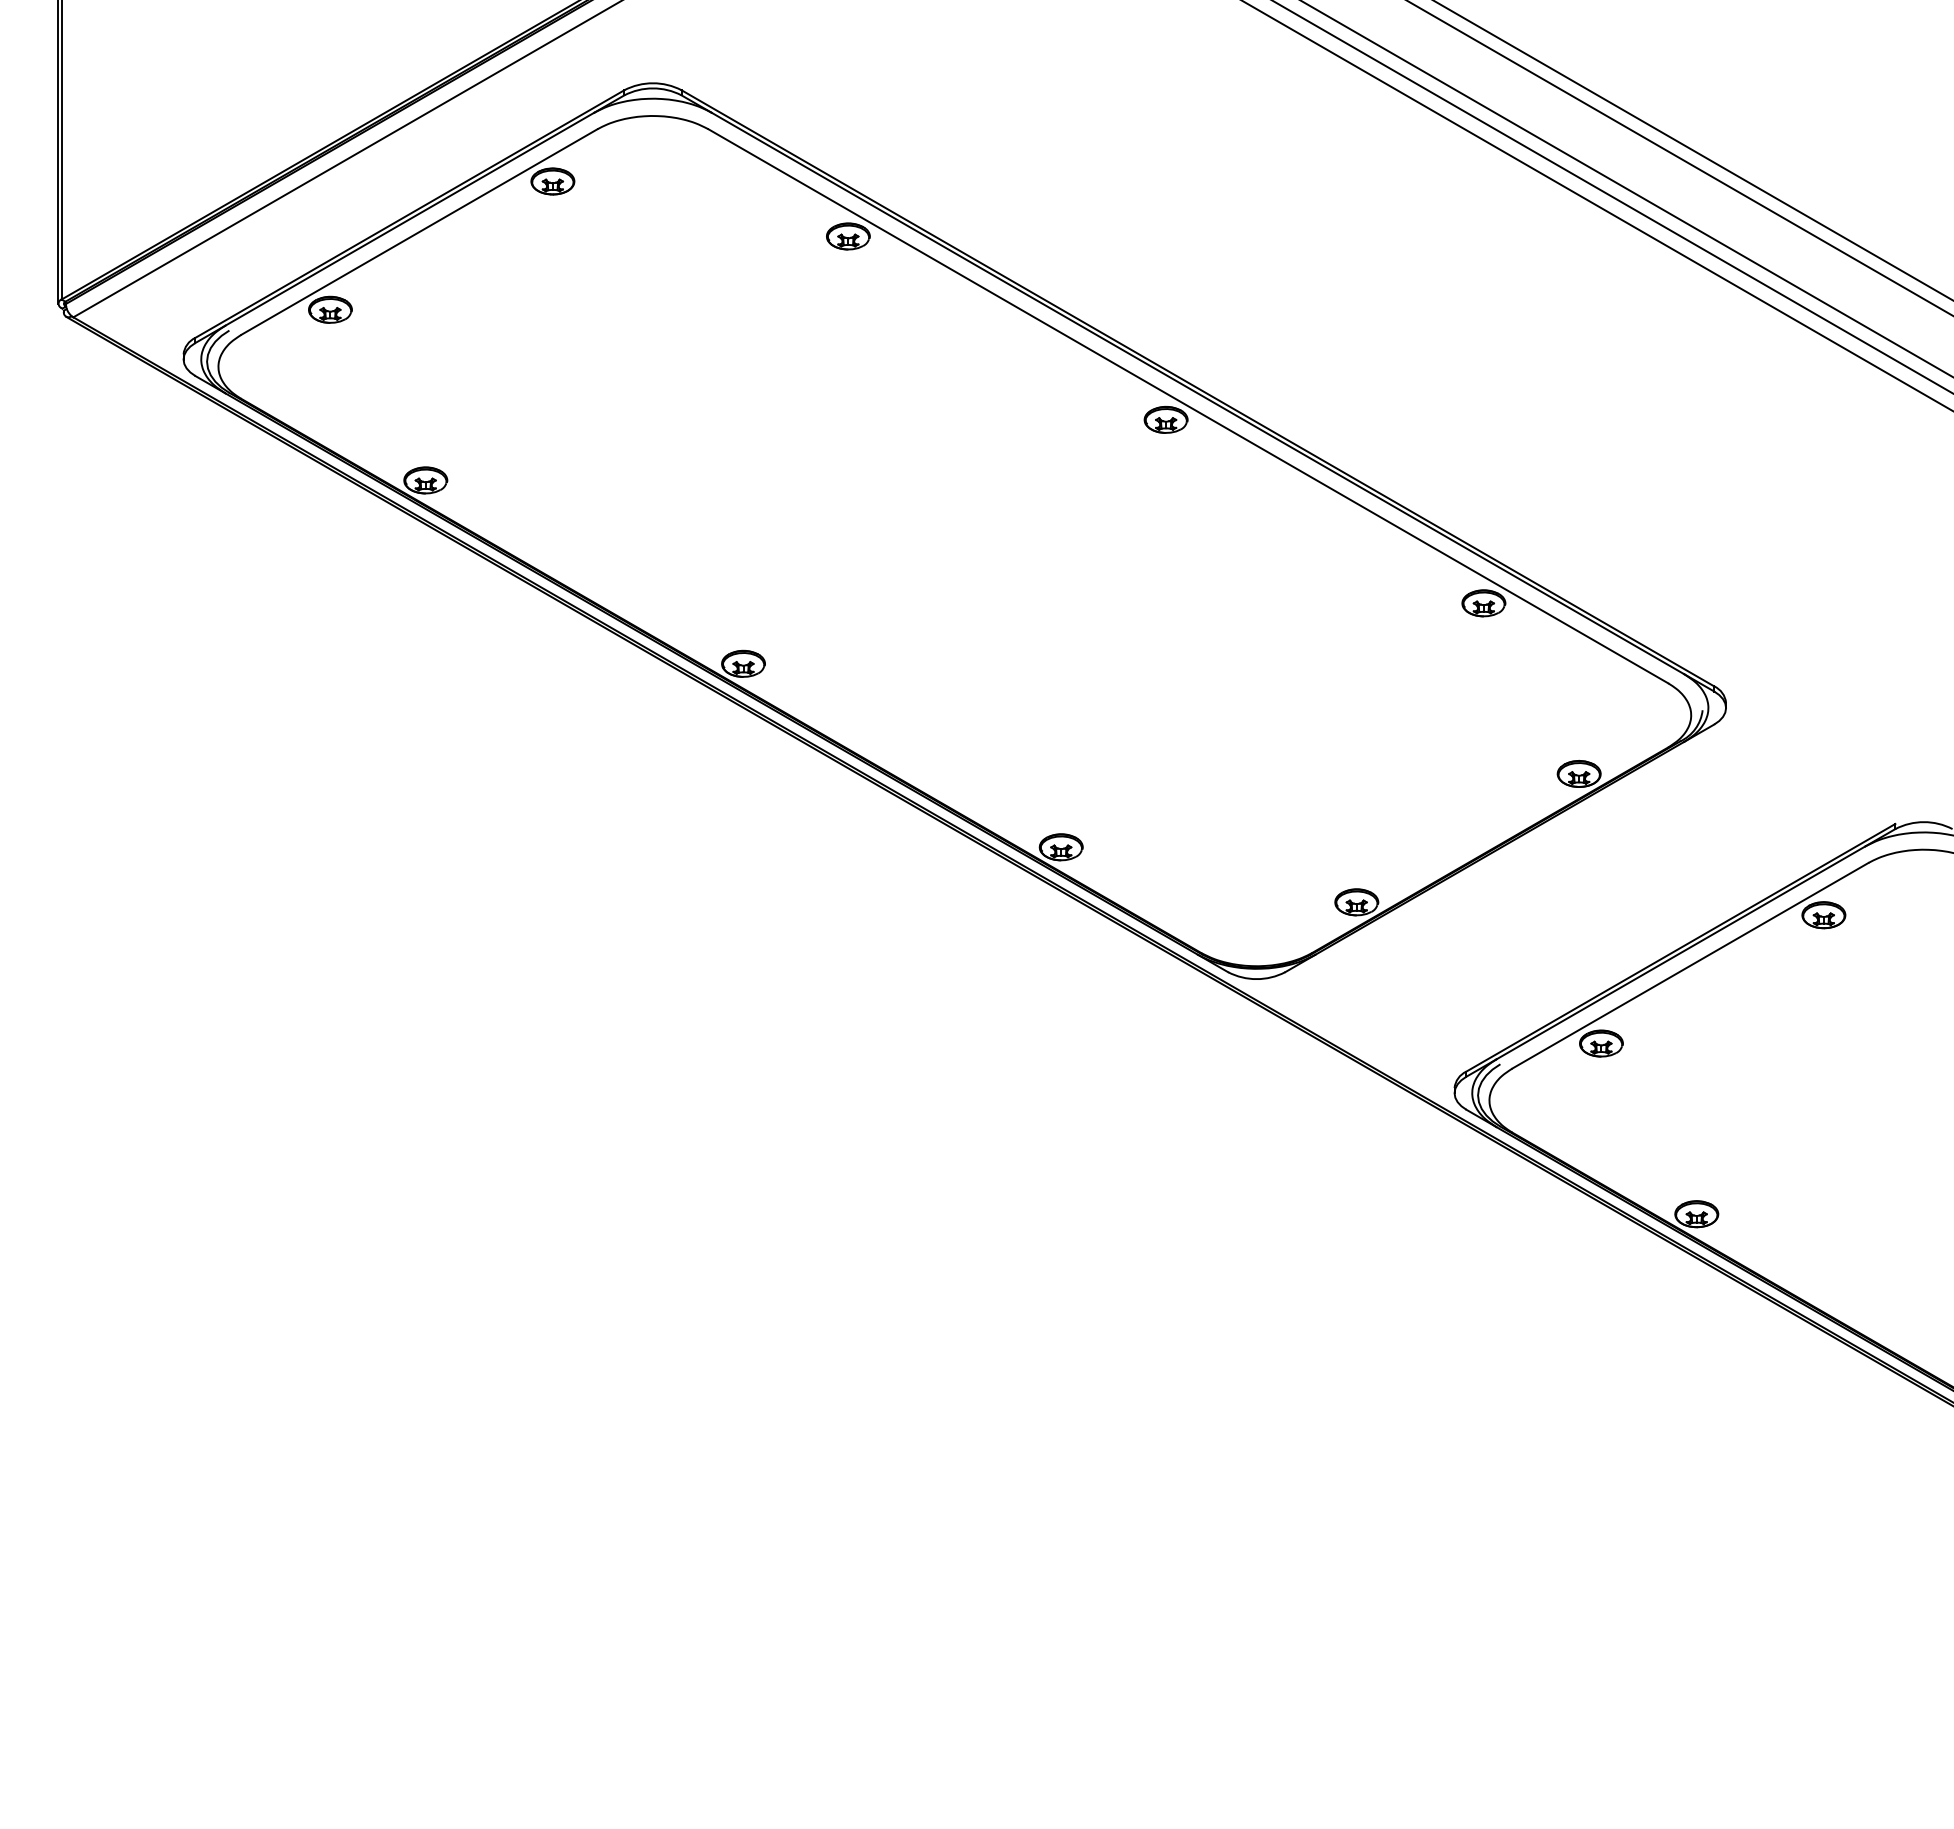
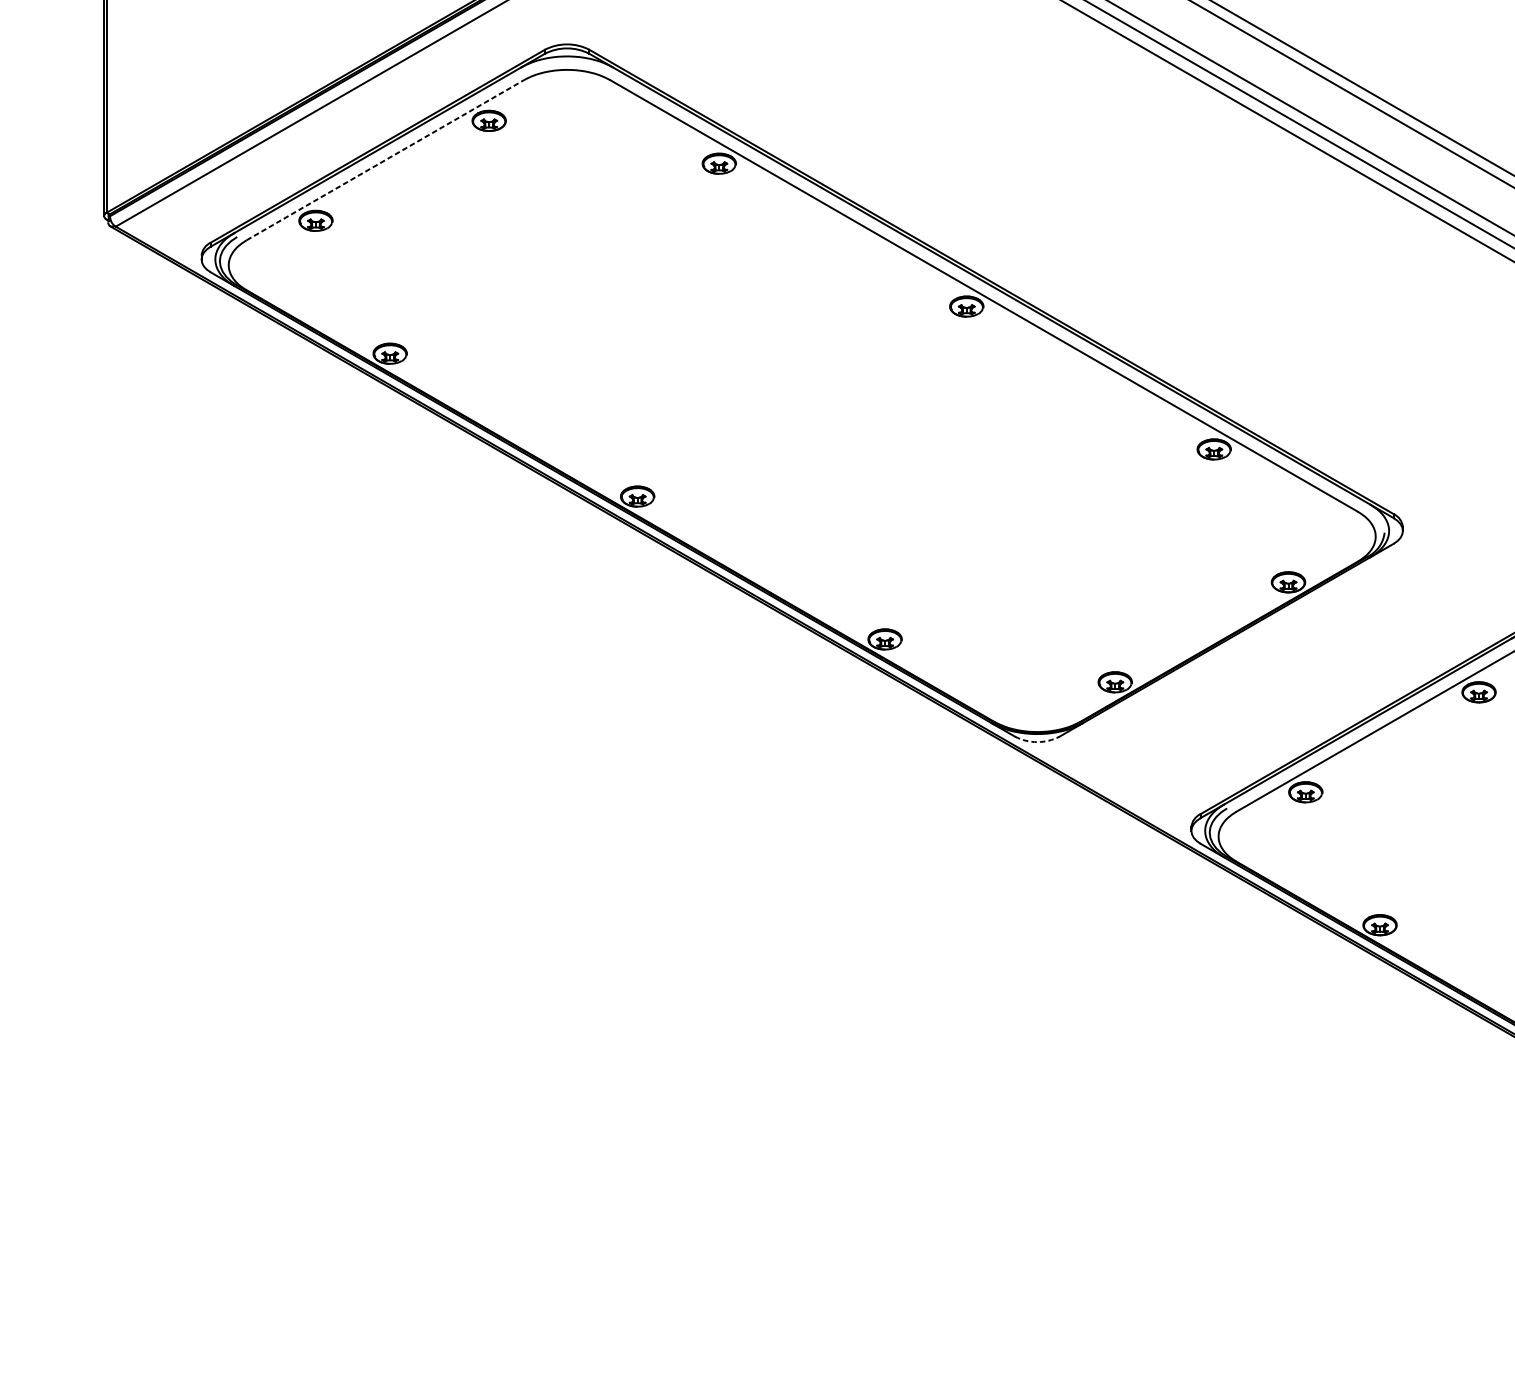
line: (419, 231) -> (385, 159), solid -> dashed
arc: (1256, 979) -> (1037, 742), solid -> dashed

